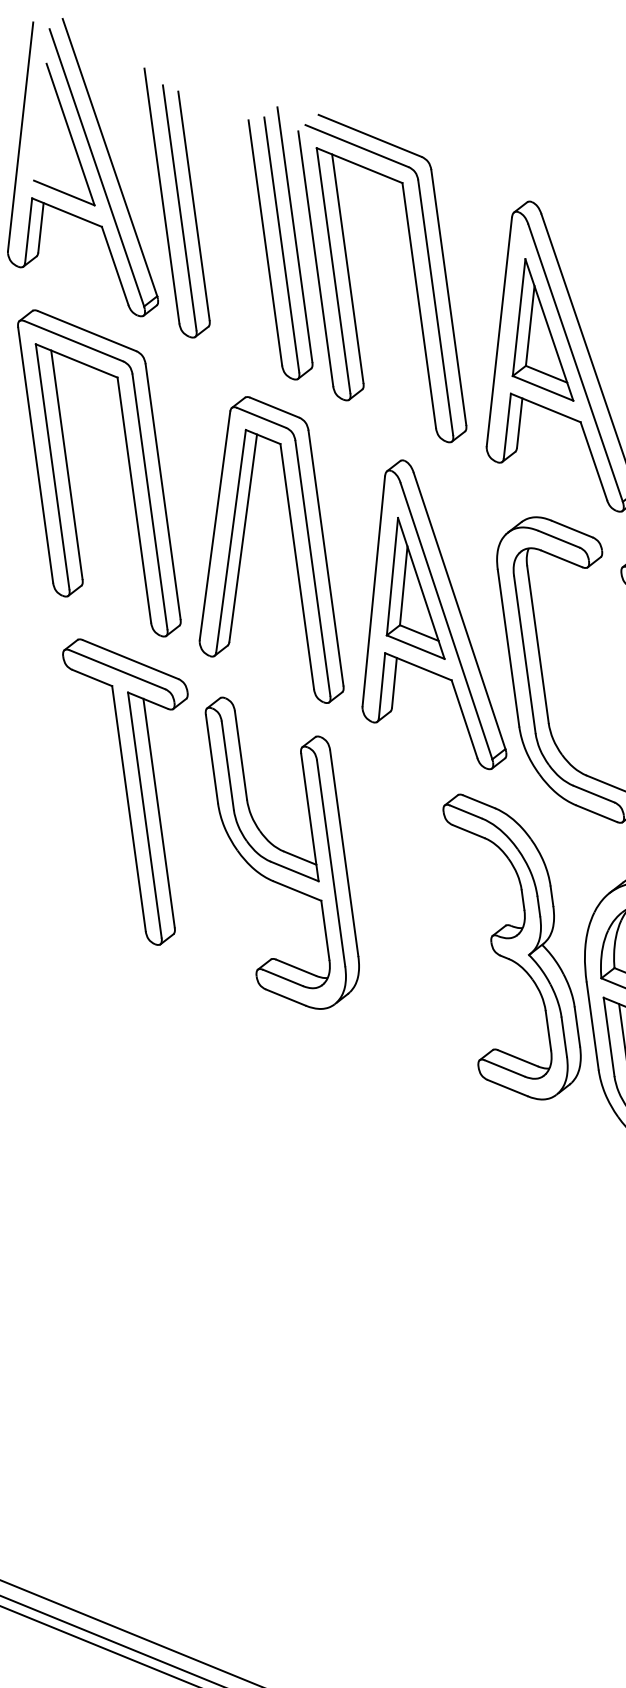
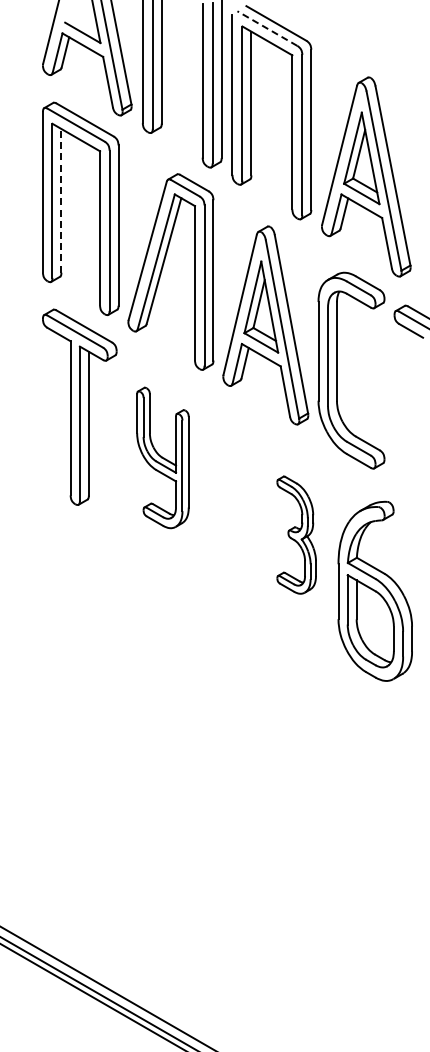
line: (357, 145) -> (267, 28), solid -> dashed
line: (66, 464) -> (61, 200), solid -> dashed
part: (283, 850) -> (162, 457), size x0.7
part: (513, 944) -> (296, 534), size x0.6

